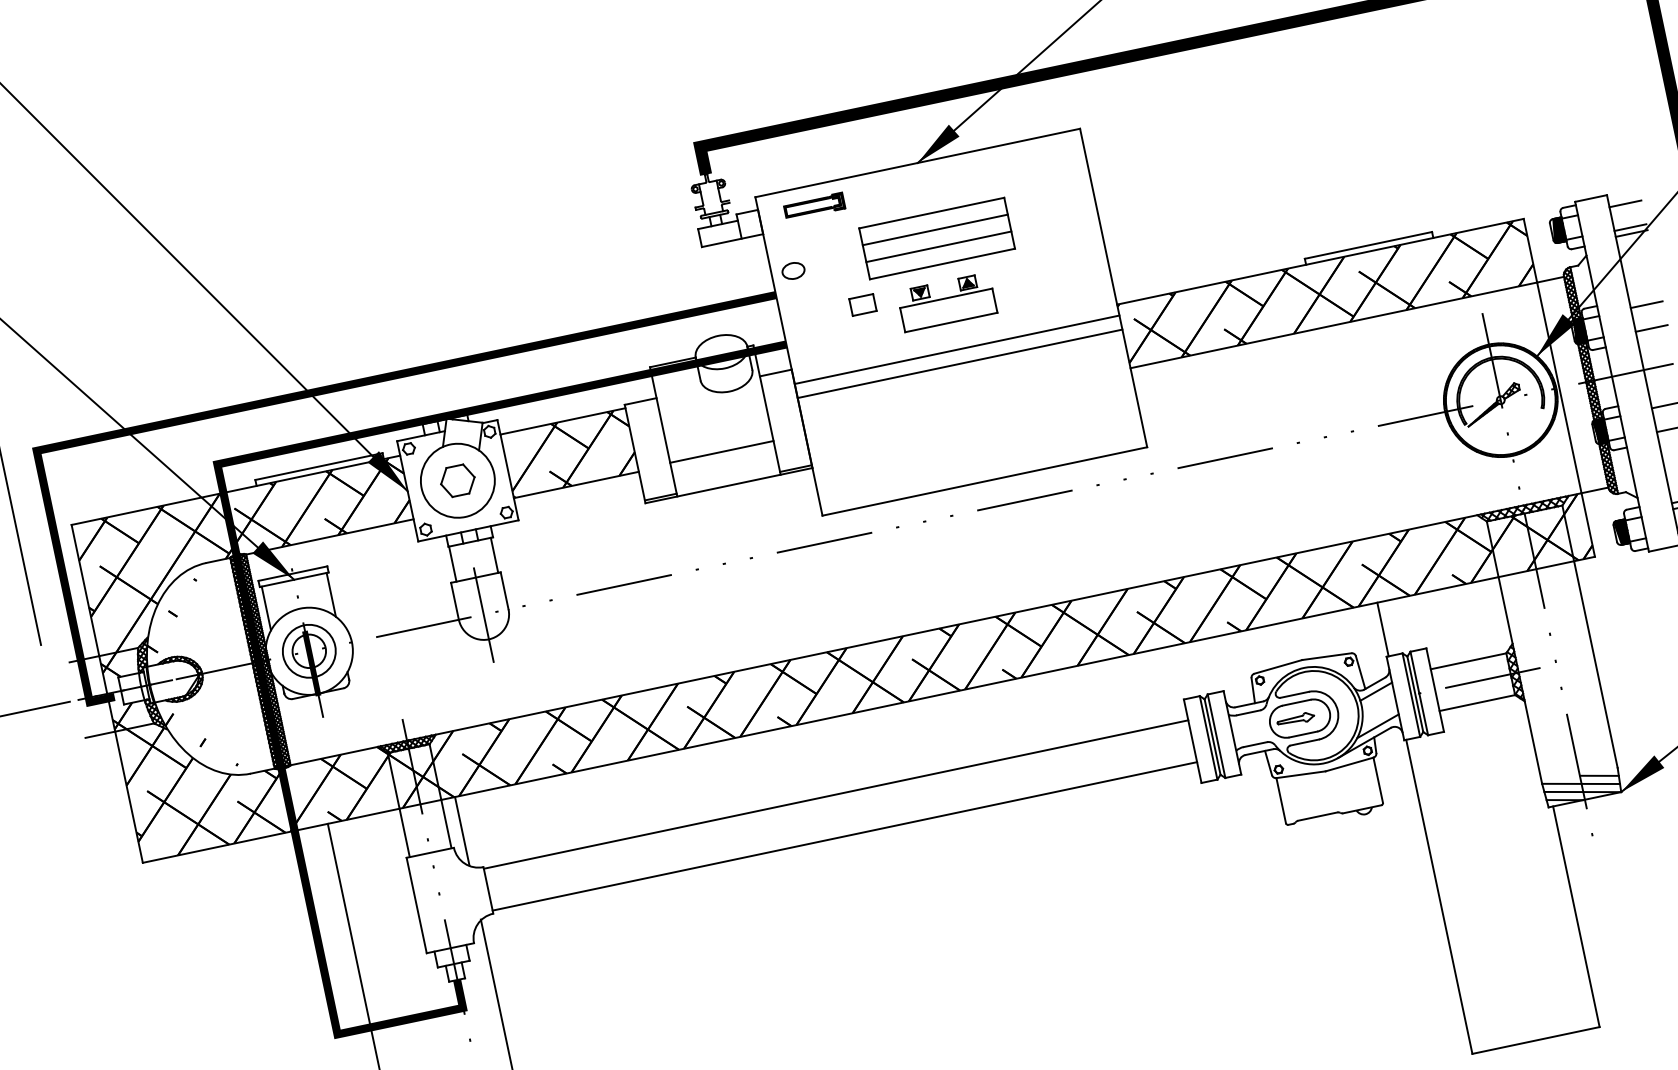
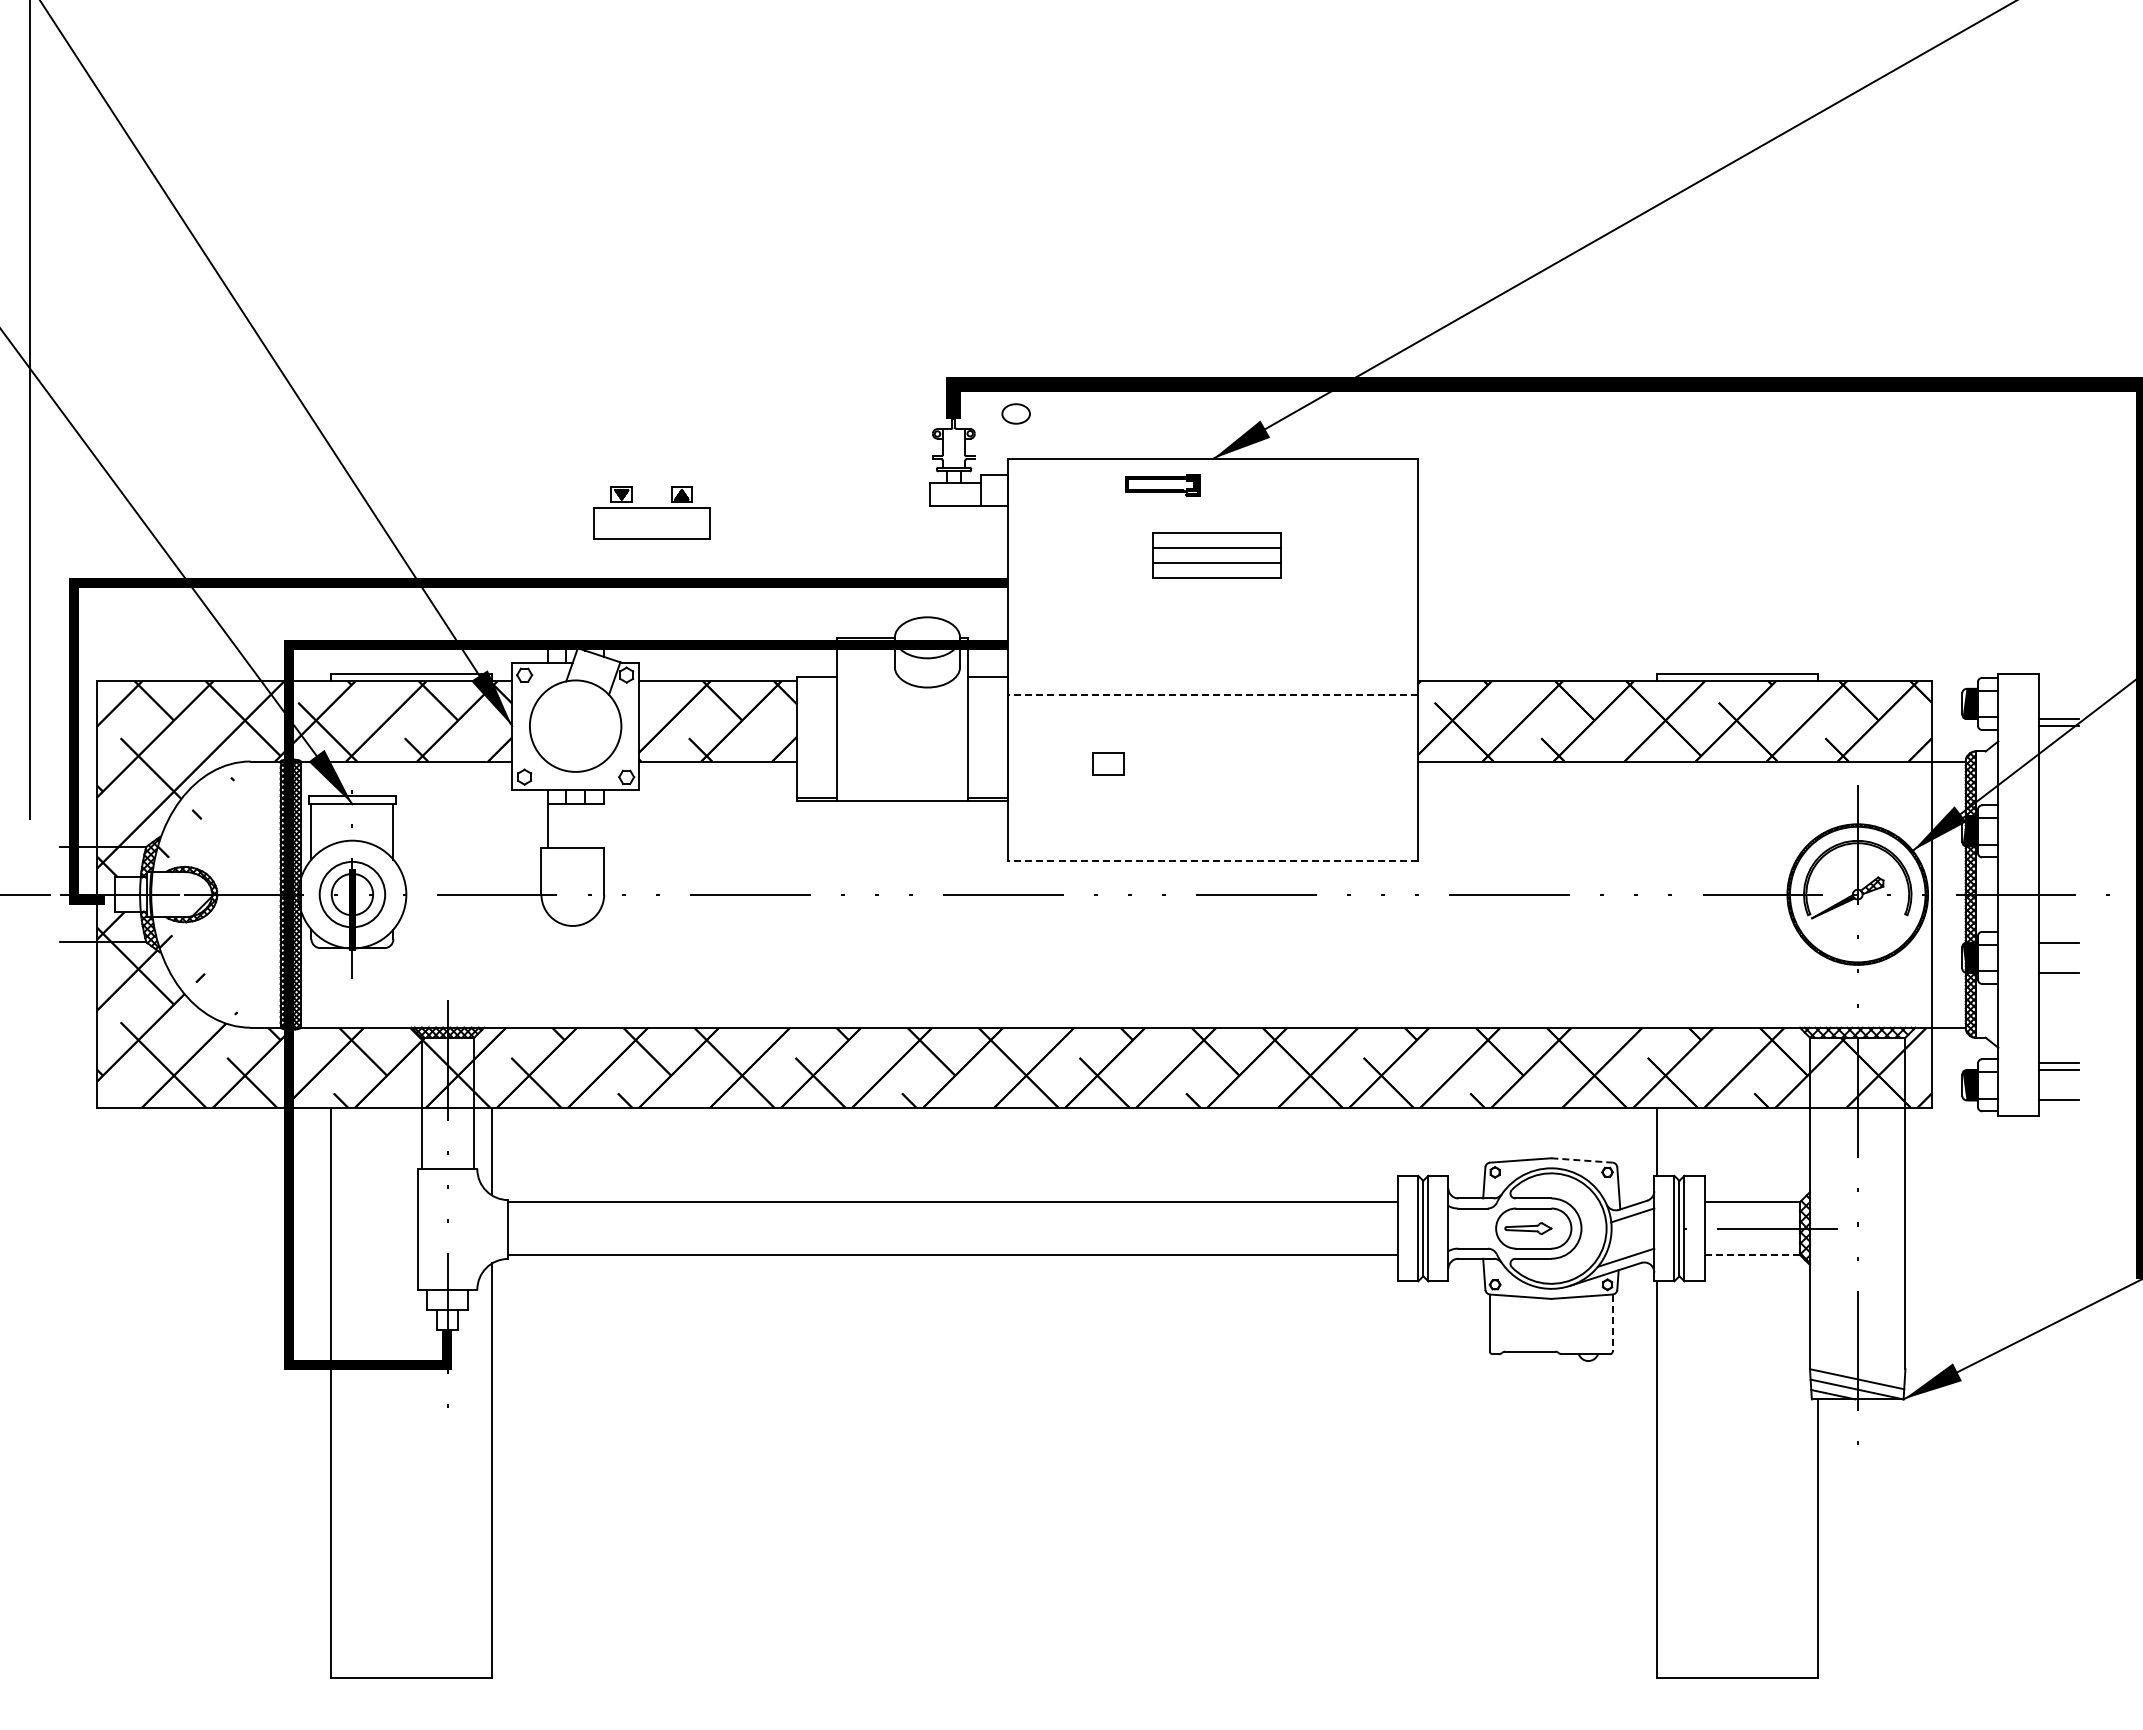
line: (1625, 203) -> (2058, 688), removed
part: (814, 206) -> (1162, 485), moved
part: (937, 238) -> (1217, 555), size x0.7
part: (792, 270) -> (1015, 413), moved
part: (946, 301) -> (651, 512), moved
part: (862, 304) -> (1108, 763), moved
line: (1646, 304) -> (2058, 816), removed
line: (1651, 328) -> (2058, 846), removed
line: (956, 349) -> (1212, 694), solid -> dashed
line: (959, 363) -> (1212, 712), removed
line: (721, 451) -> (902, 758), removed
part: (457, 480) -> (575, 725), removed
line: (984, 481) -> (1212, 861), solid -> dashed
line: (494, 555) -> (600, 825), removed
line: (484, 618) -> (572, 899), removed
line: (1326, 656) -> (1581, 1160), solid -> dashed
line: (1477, 702) -> (1752, 1254), solid -> dashed
line: (1599, 776) -> (1881, 1374), removed
line: (1378, 780) -> (1612, 1323), solid -> dashed

